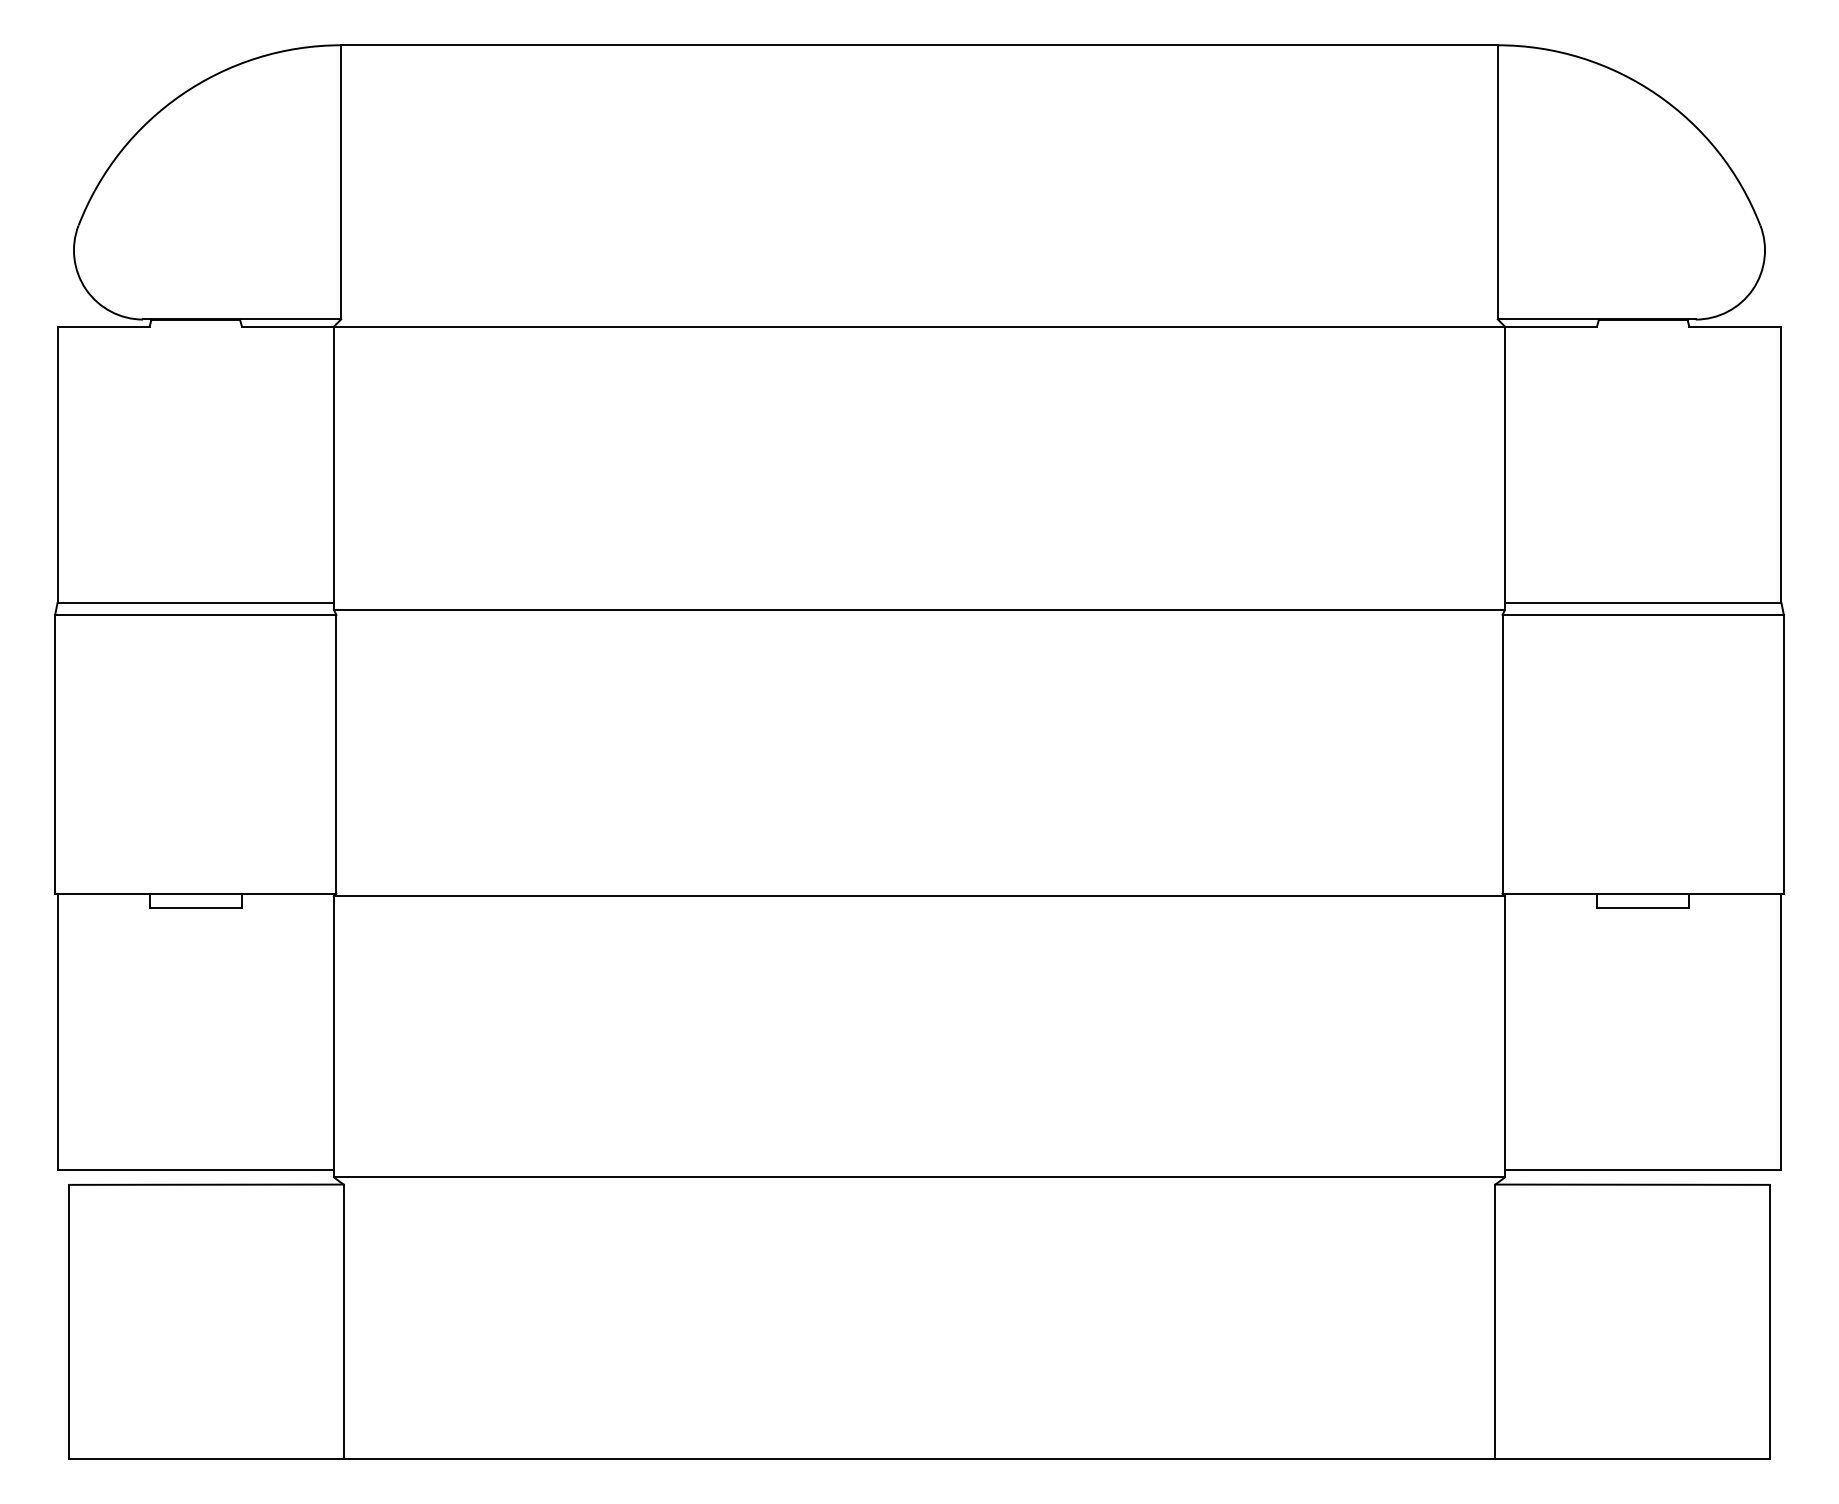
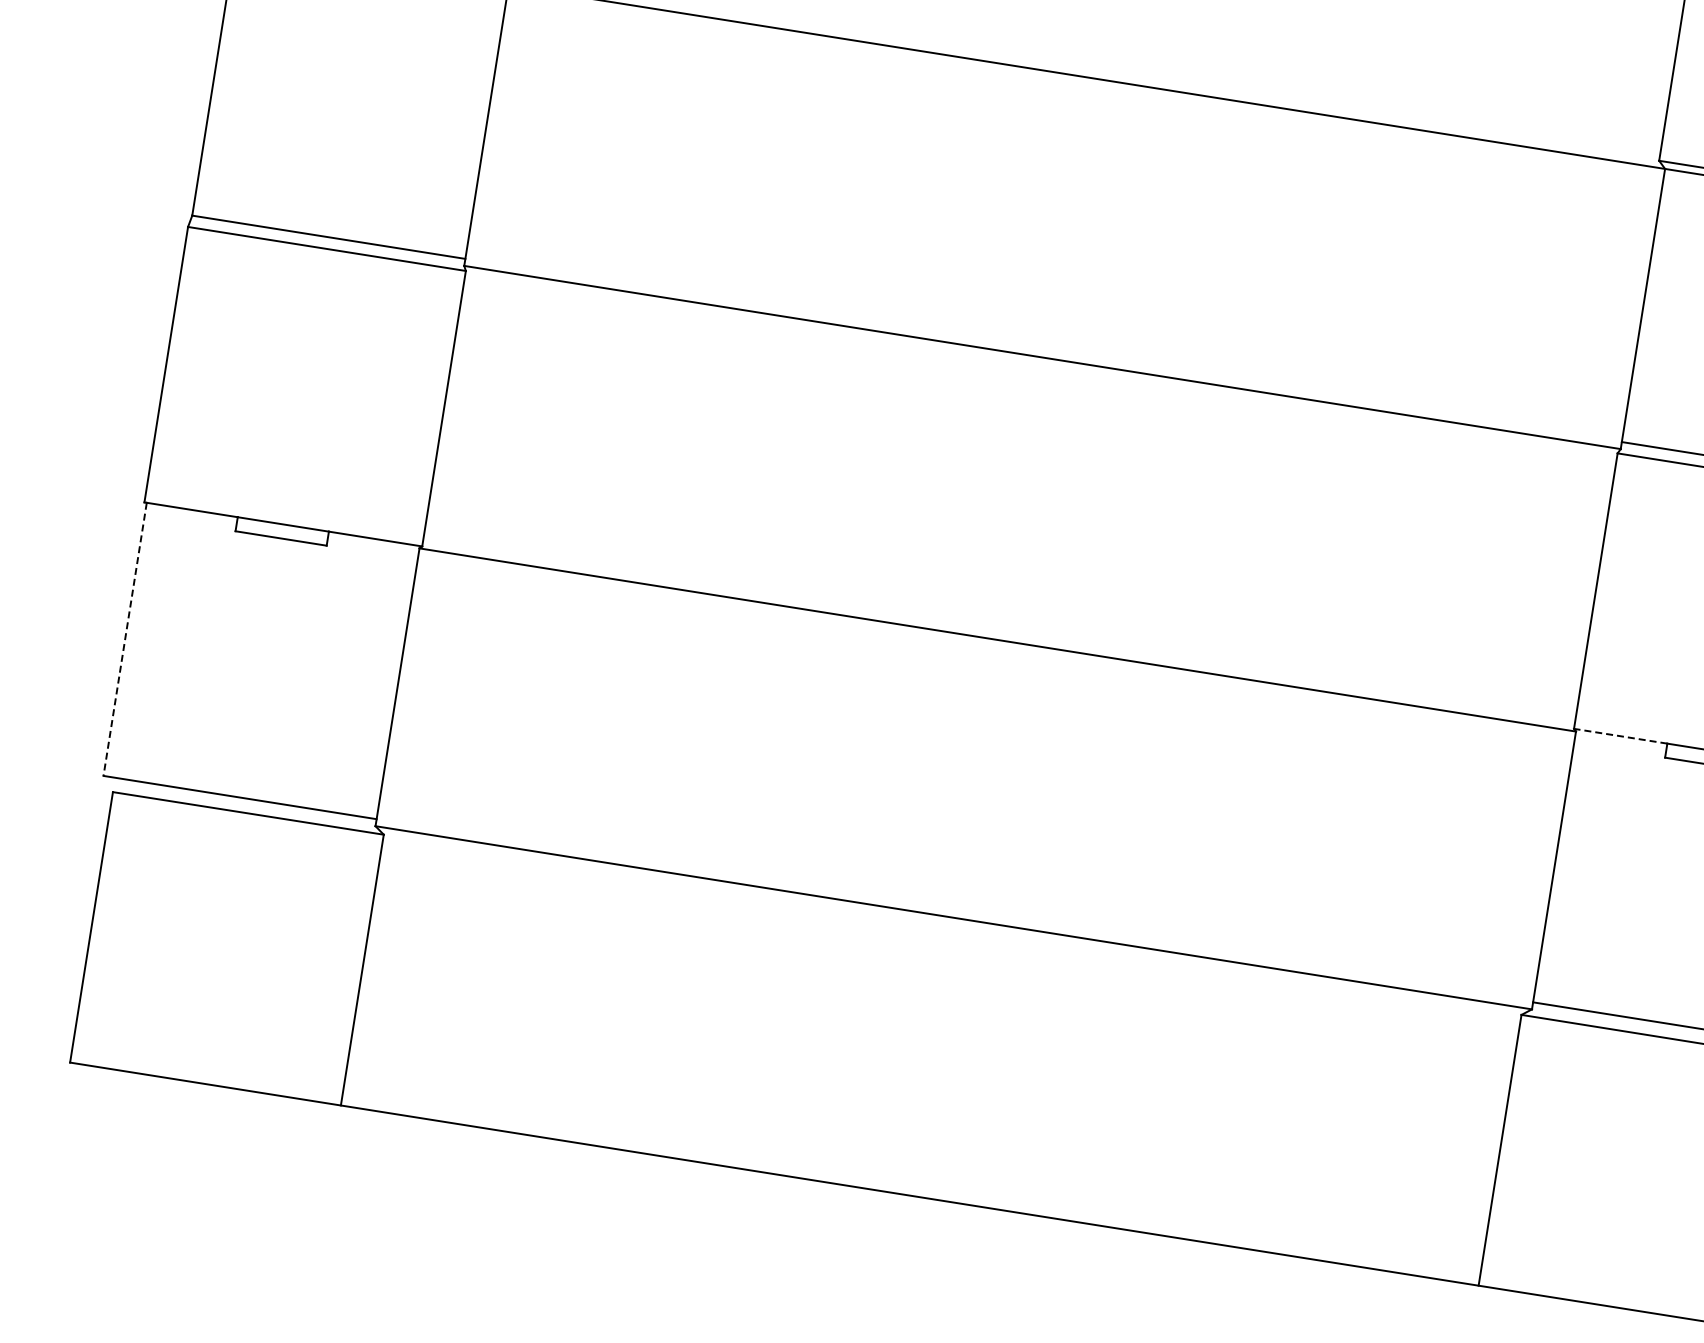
line: (1549, 893) -> (1620, 735), solid -> dashed
line: (57, 1032) -> (125, 639), solid -> dashed

